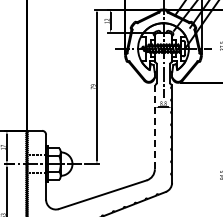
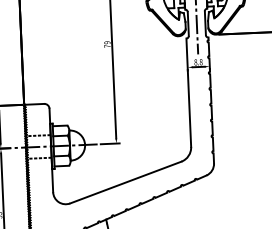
line: (154, 127) -> (188, 93), dashed -> solid

